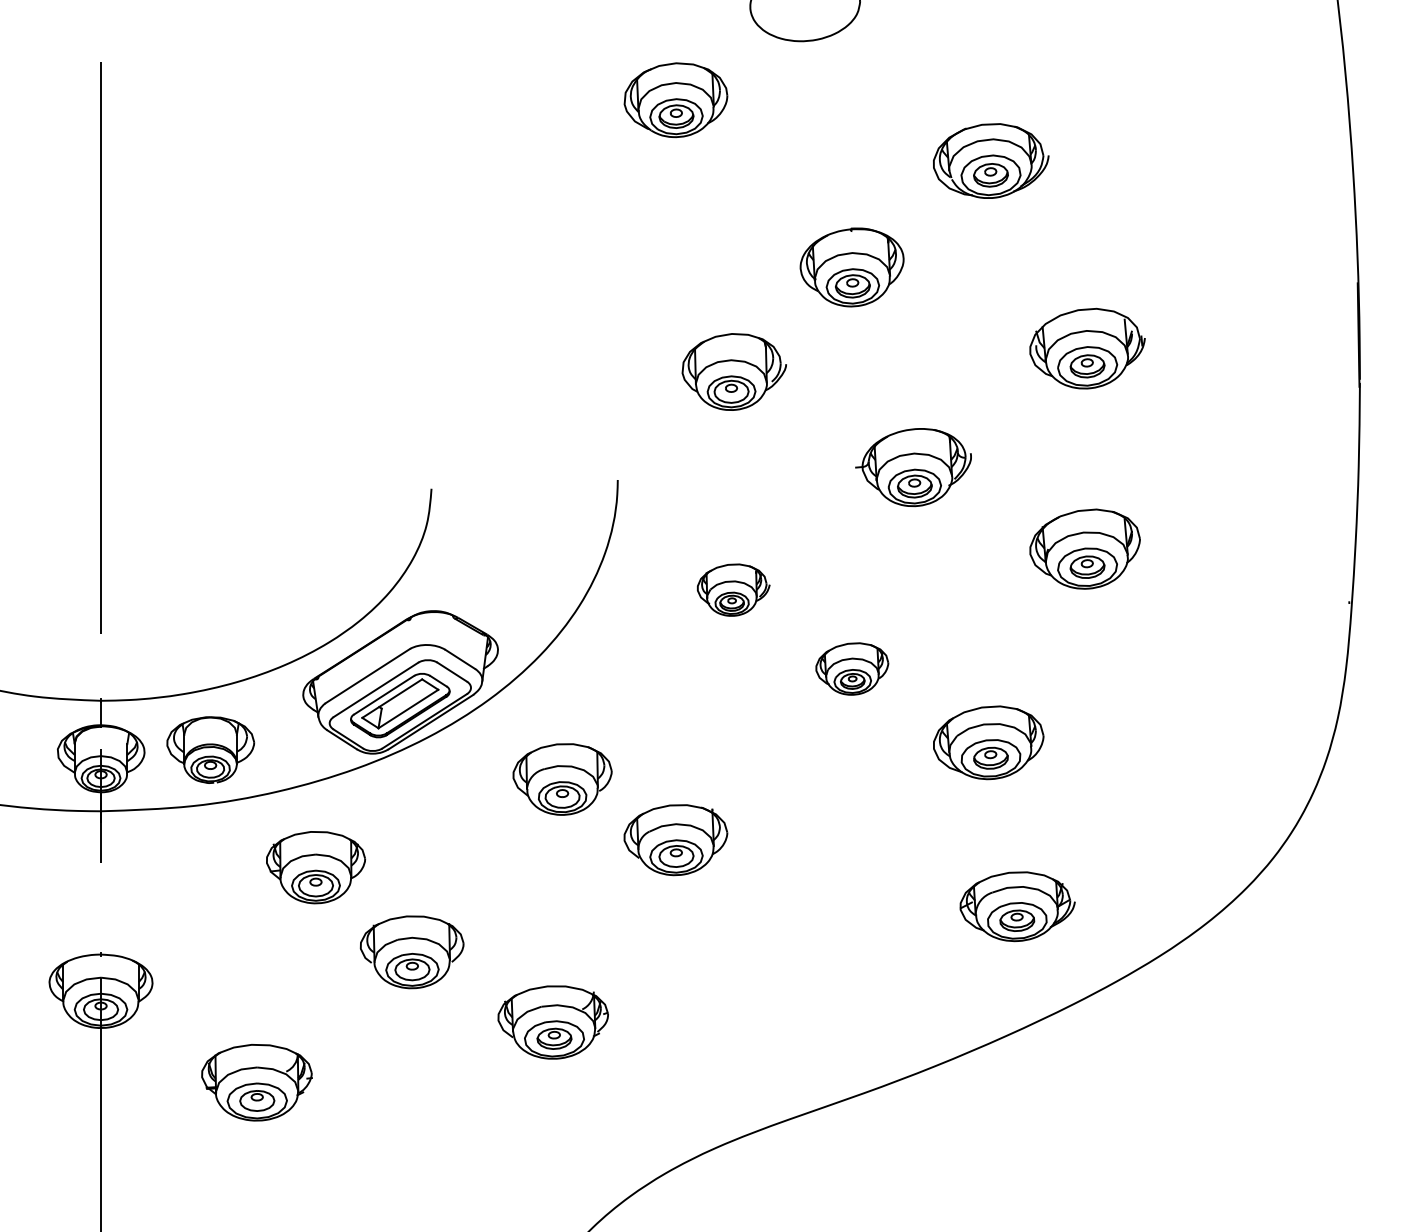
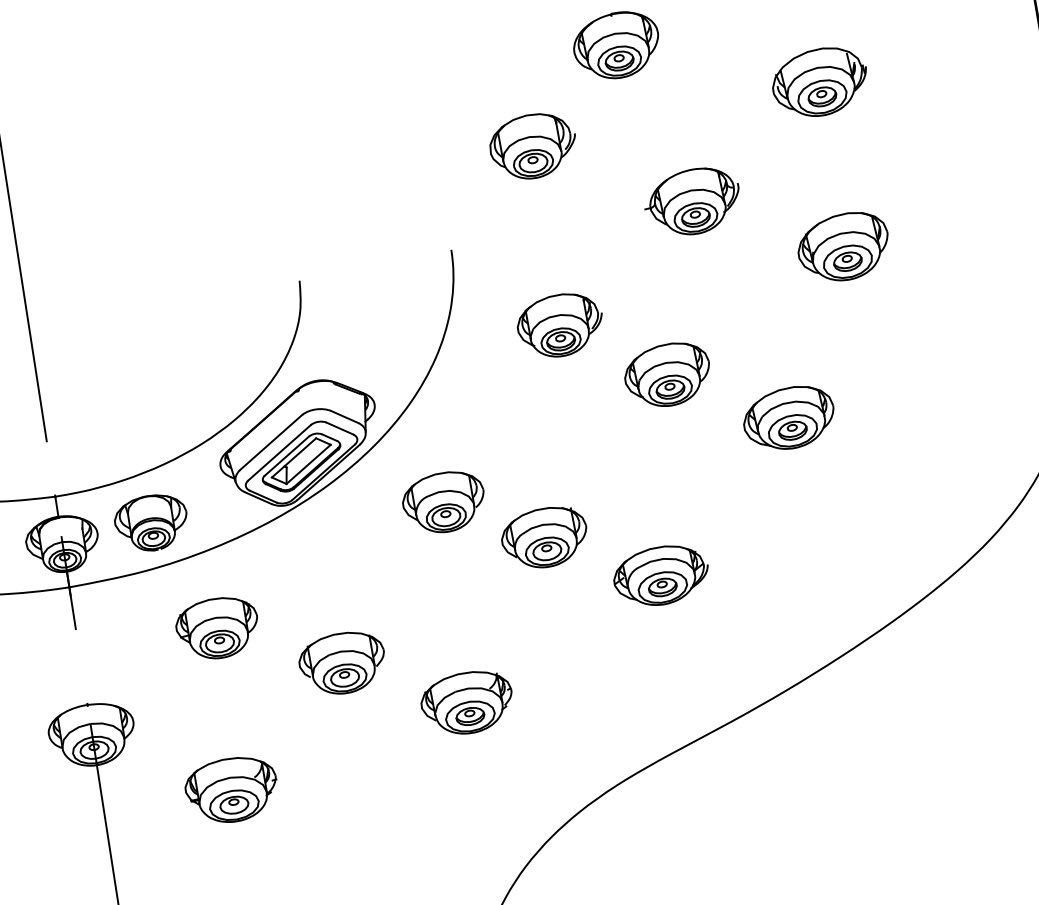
part: (733, 589) -> (560, 325), size x1.43
part: (852, 668) -> (667, 374), size x1.43
part: (315, 867) -> (217, 628), moved
part: (1017, 906) -> (661, 575), moved

